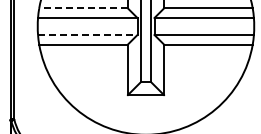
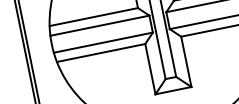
line: (83, 8) -> (93, 17), dashed -> solid
line: (87, 35) -> (103, 43), dashed -> solid

